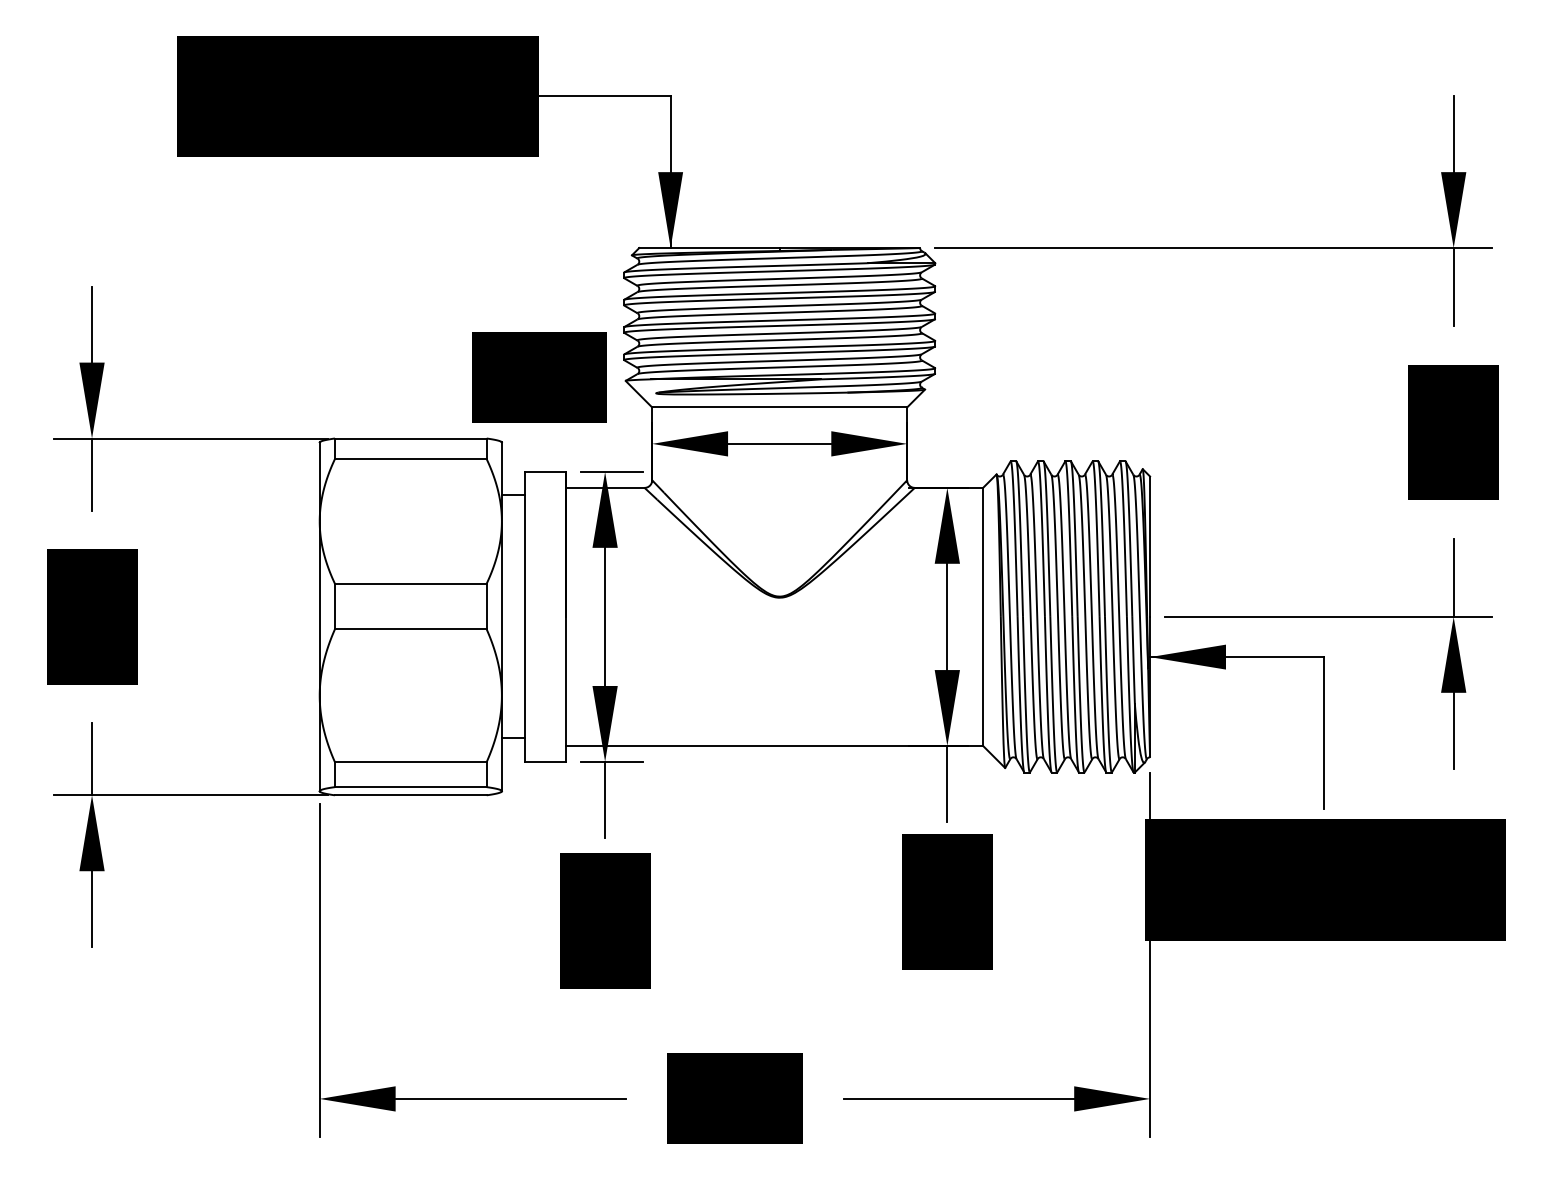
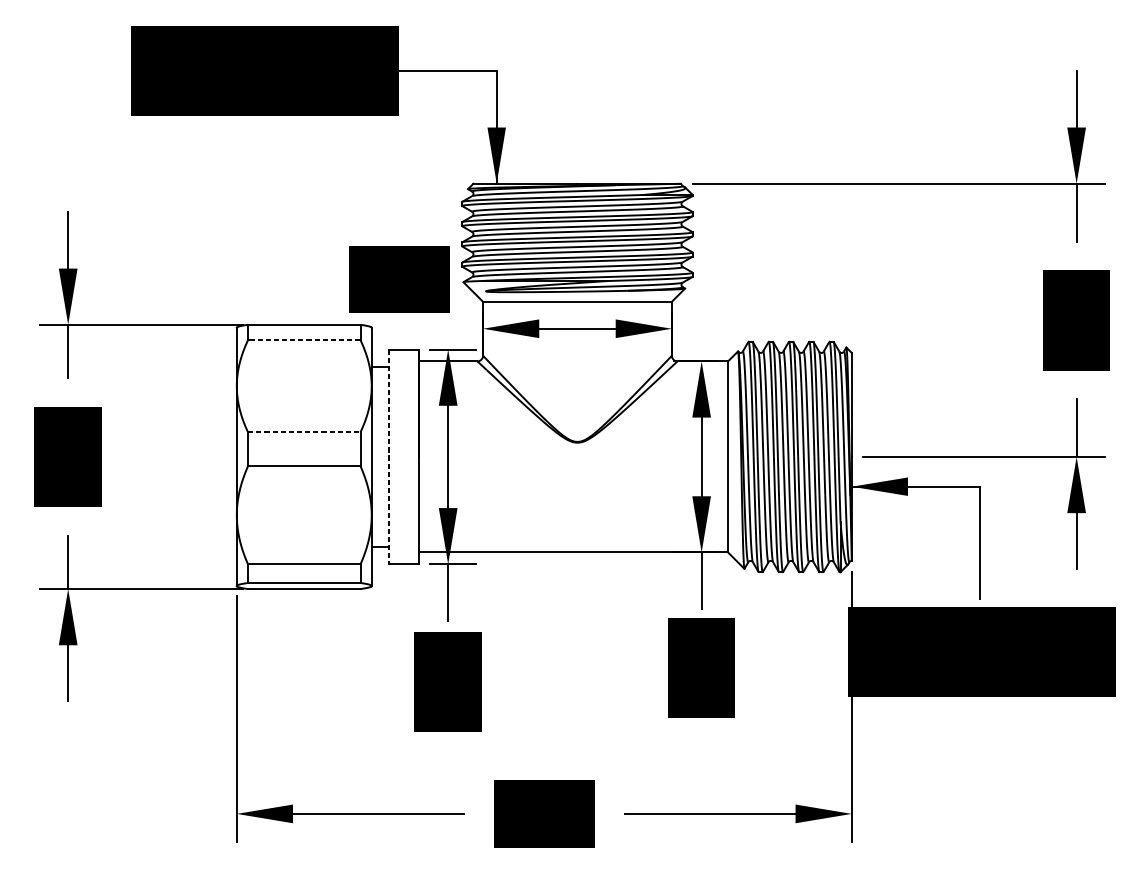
line: (410, 459) -> (304, 340), solid -> dashed
line: (410, 583) -> (304, 432), solid -> dashed
line: (524, 616) -> (388, 456), solid -> dashed

